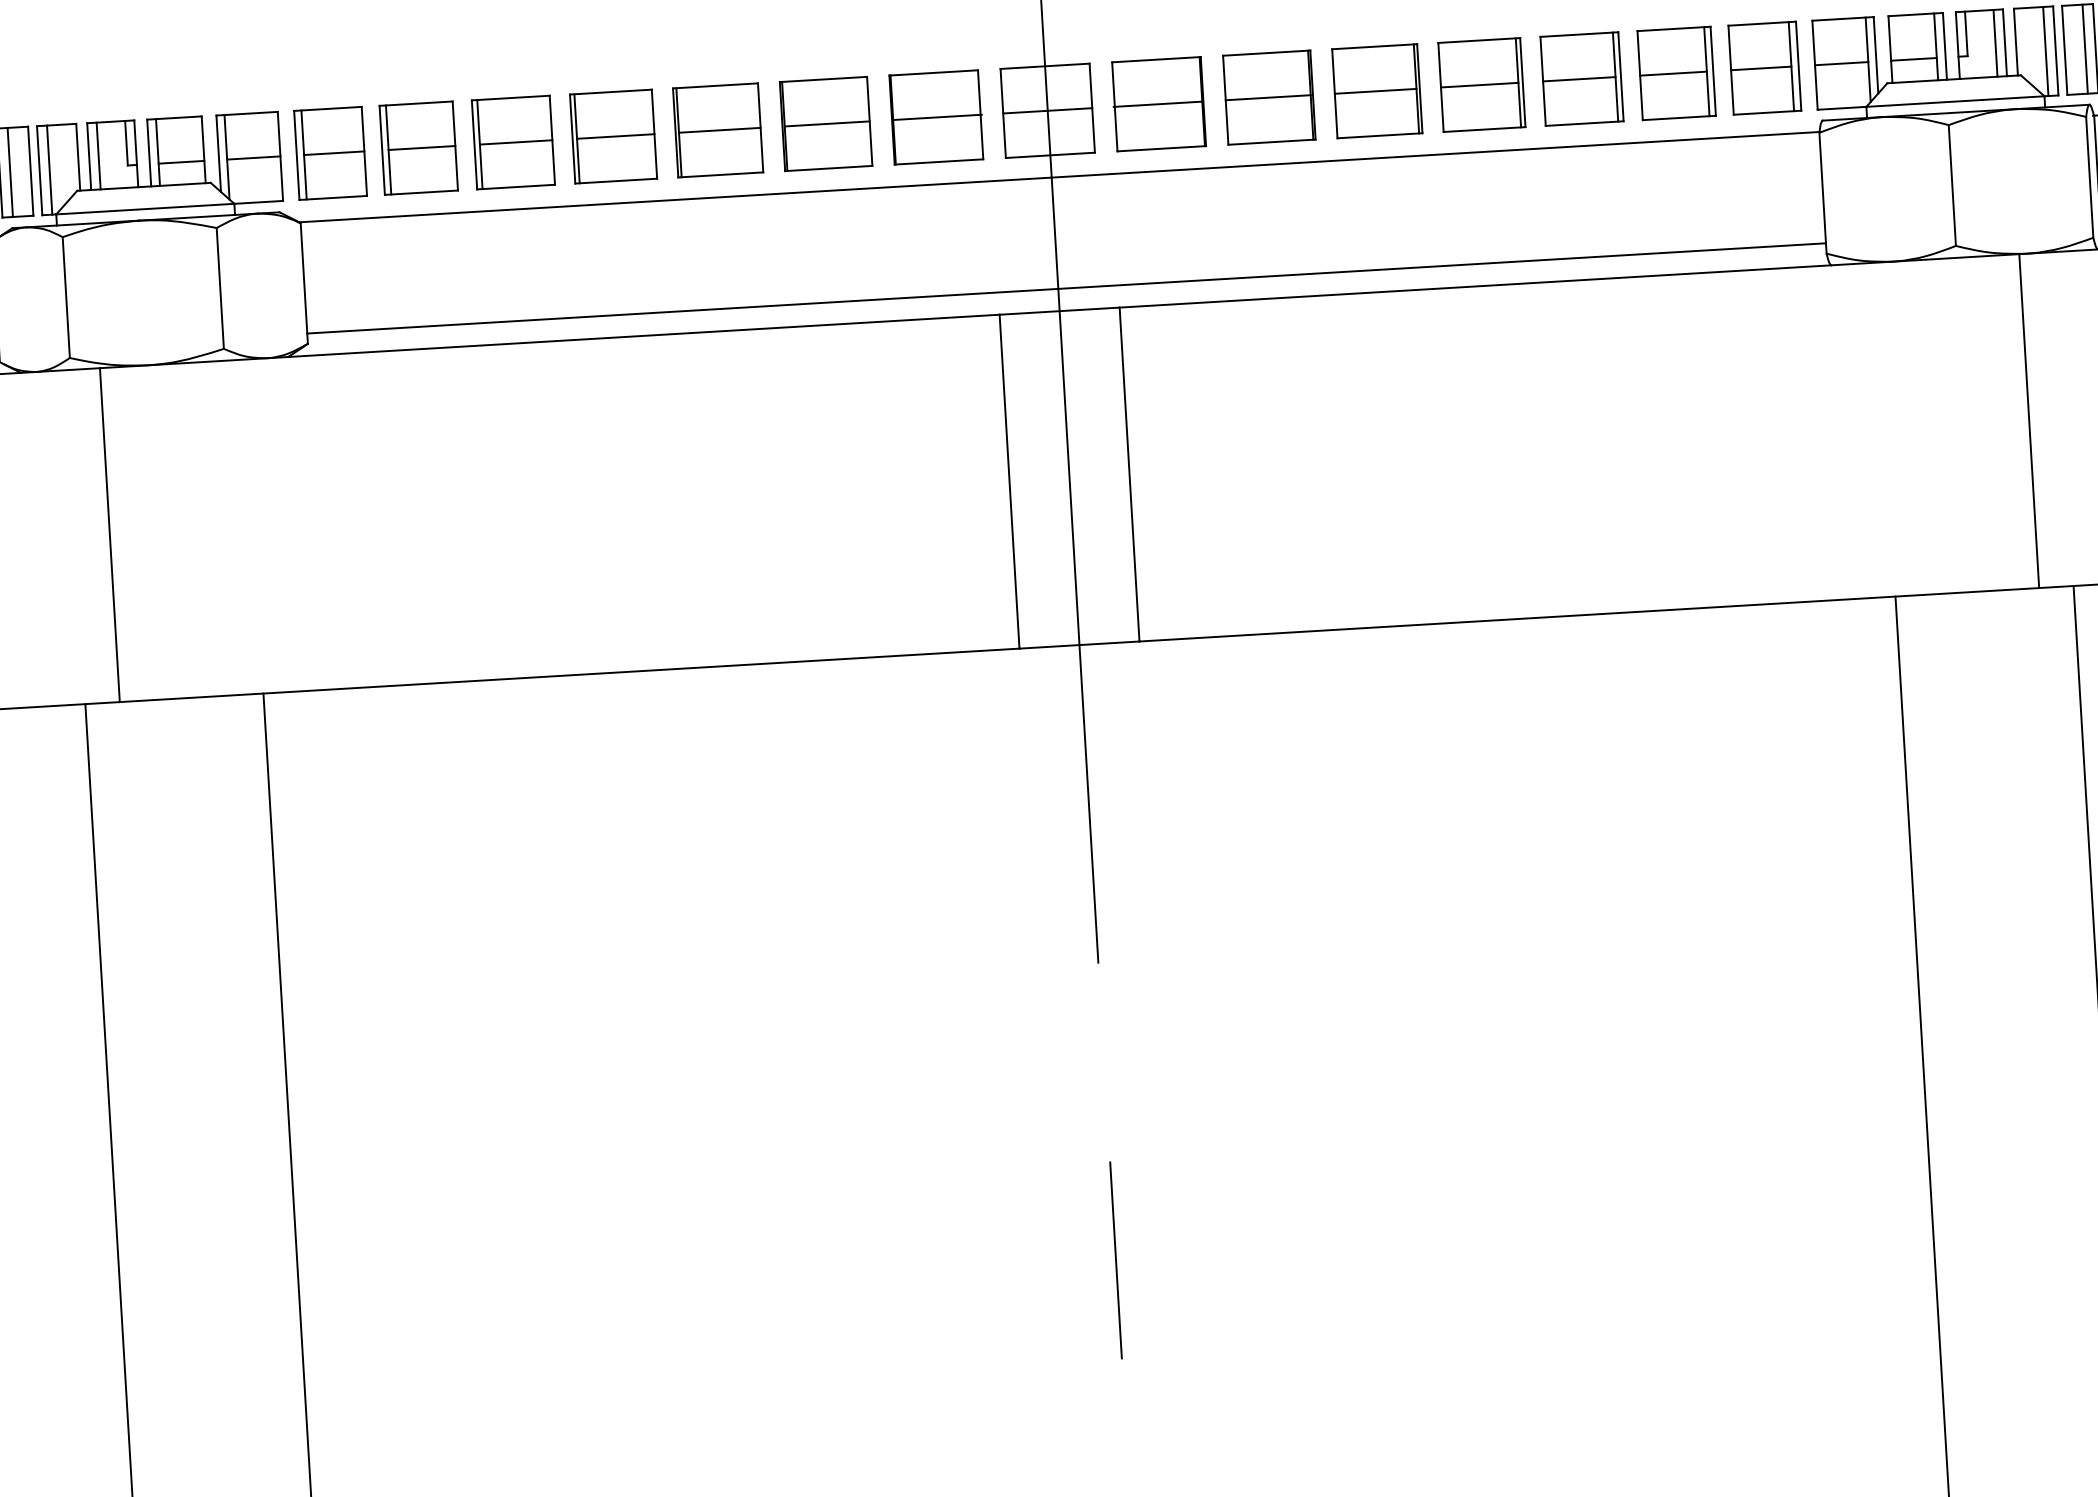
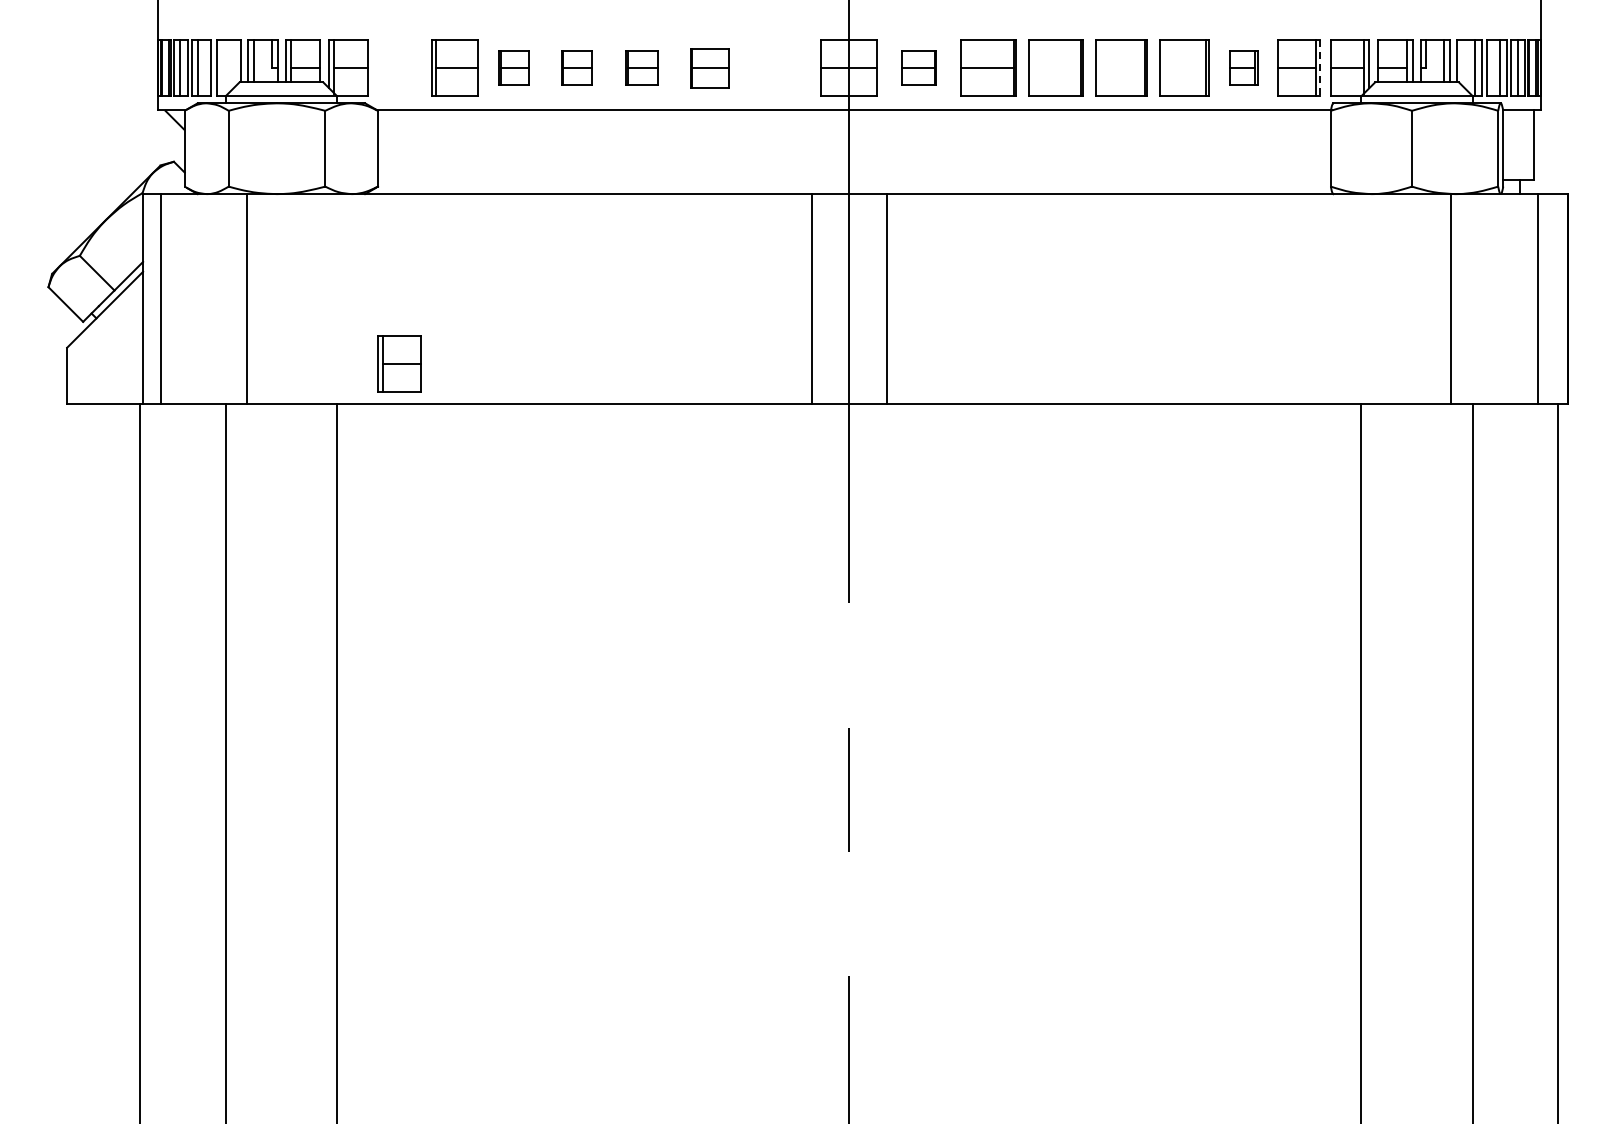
line: (1798, 66) -> (1320, 68), solid -> dashed
part: (1676, 72) -> (1243, 67), size x0.6
line: (1578, 79) -> (1182, 68), removed
line: (1478, 85) -> (1119, 68), removed
line: (1374, 91) -> (1054, 68), removed
part: (1158, 102) -> (918, 67), size x0.6
part: (936, 115) -> (779, 67), removed
part: (826, 122) -> (710, 67), size x0.7
part: (718, 128) -> (642, 67), size x0.6
part: (612, 135) -> (576, 67), size x0.6
part: (512, 141) -> (513, 67), size x0.6
part: (330, 151) -> (399, 363), moved
line: (50, 170) -> (223, 68), removed
line: (1066, 288) -> (854, 180), removed

